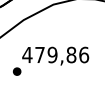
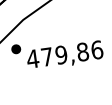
part: (17, 71) -> (16, 49), moved

